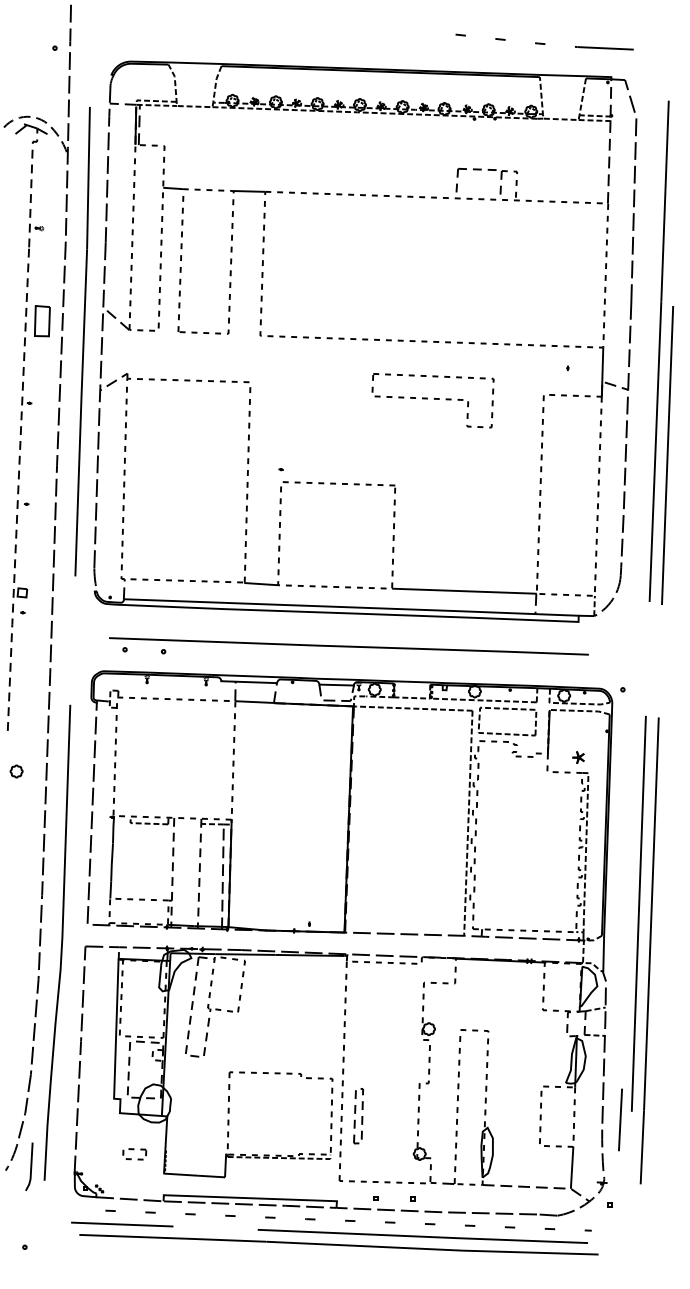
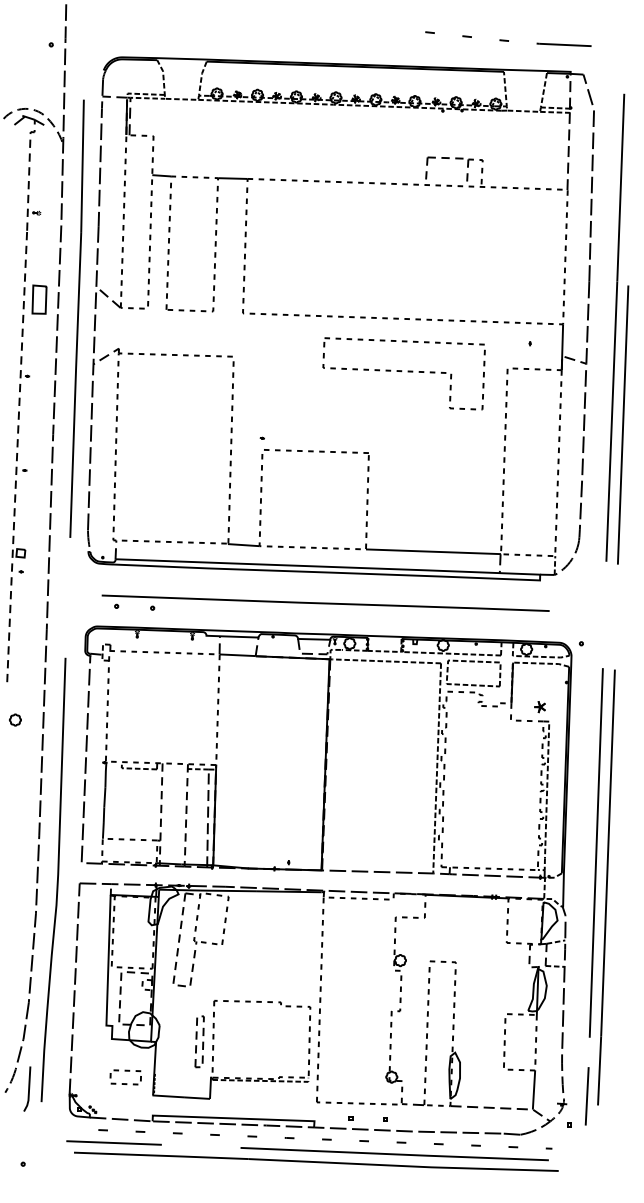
part: (432, 400) -> (403, 373), size x1.43
part: (358, 1115) -> (199, 1041), moved
line: (619, 1120) -> (586, 1096), moved
part: (134, 1154) -> (125, 1077), size x1.43

